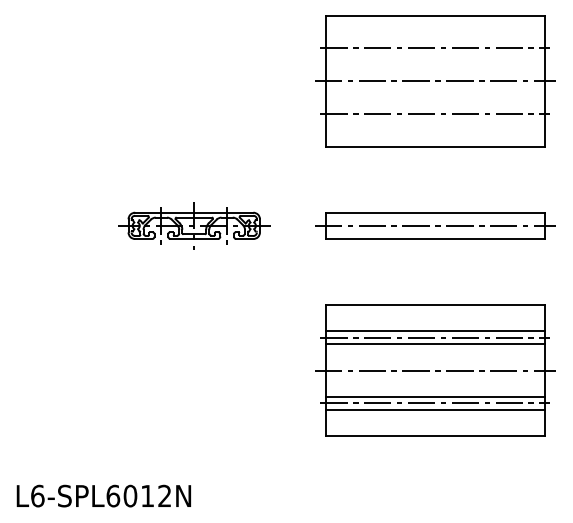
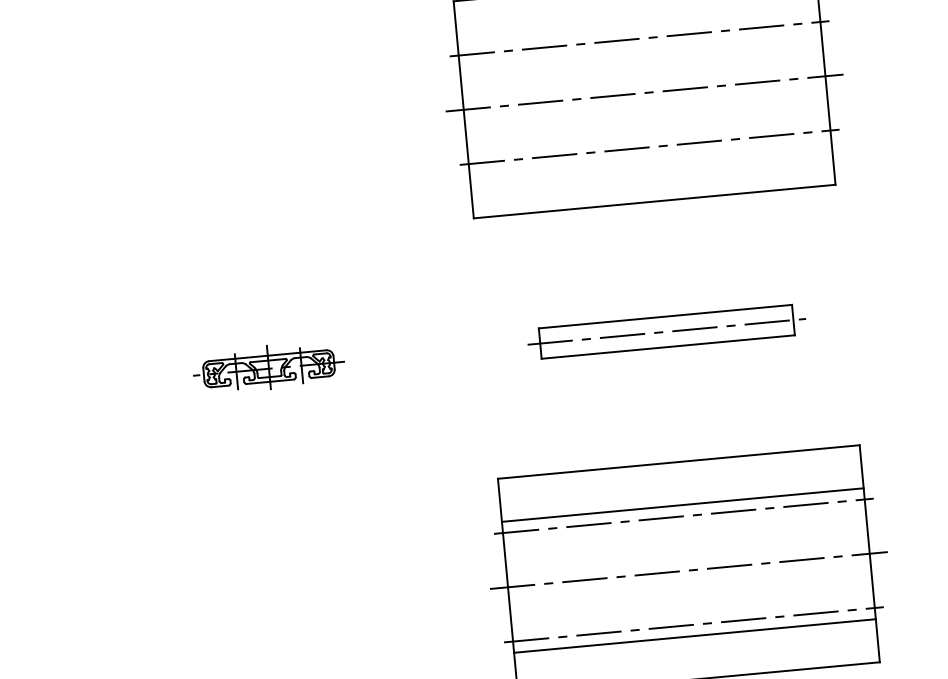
part: (194, 225) -> (269, 368), size x0.6
part: (435, 225) -> (667, 331), size x0.7
line: (434, 344) -> (683, 527), removed
line: (434, 396) -> (691, 613), removed

